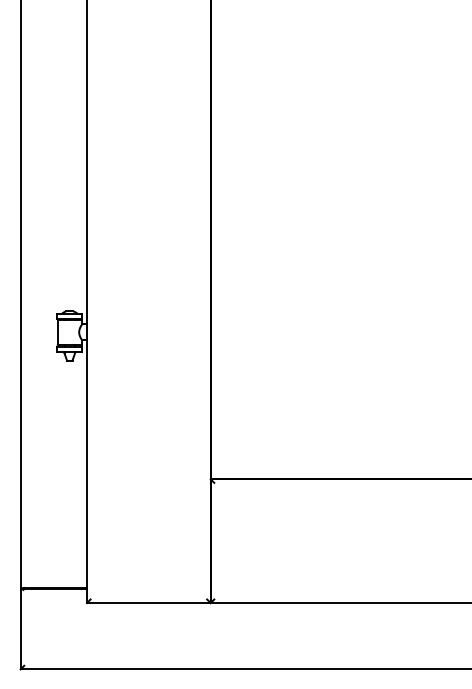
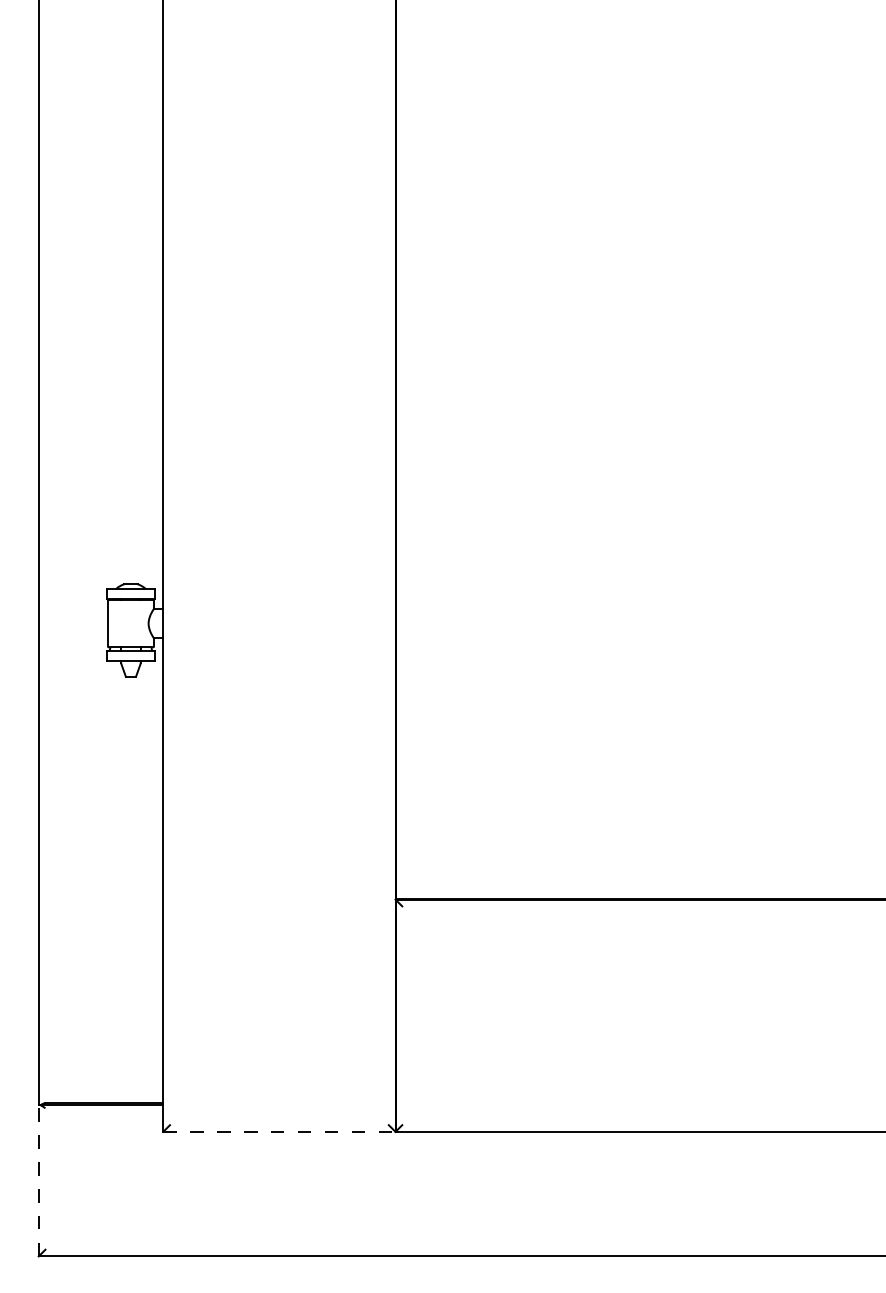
line: (148, 603) -> (278, 1132), solid -> dashed
line: (20, 628) -> (38, 1179), solid -> dashed

